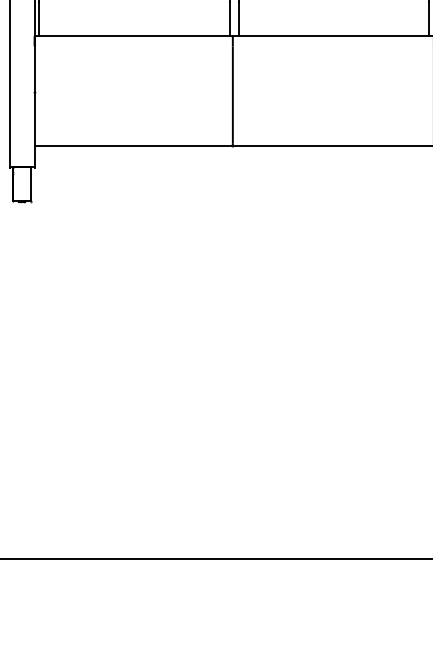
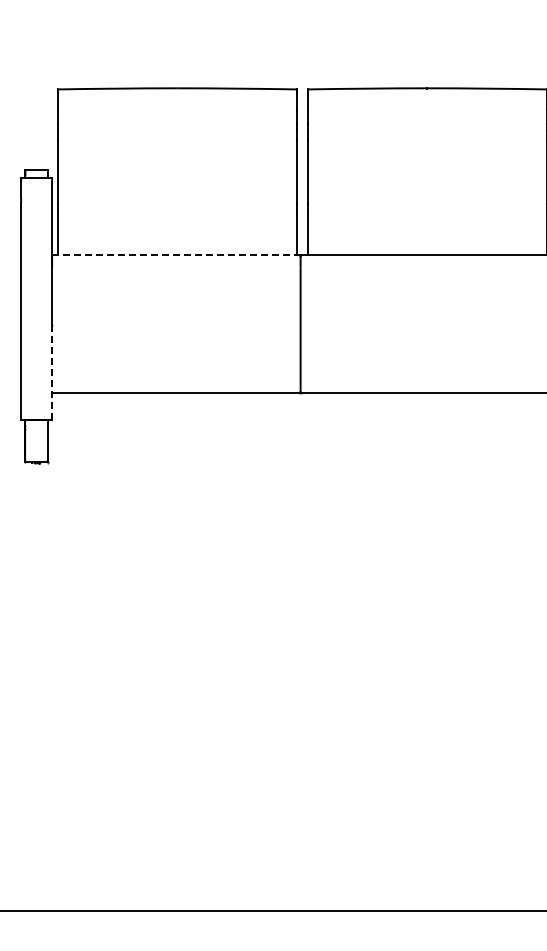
line: (133, 36) -> (176, 255), solid -> dashed
line: (34, 129) -> (52, 372), solid -> dashed

